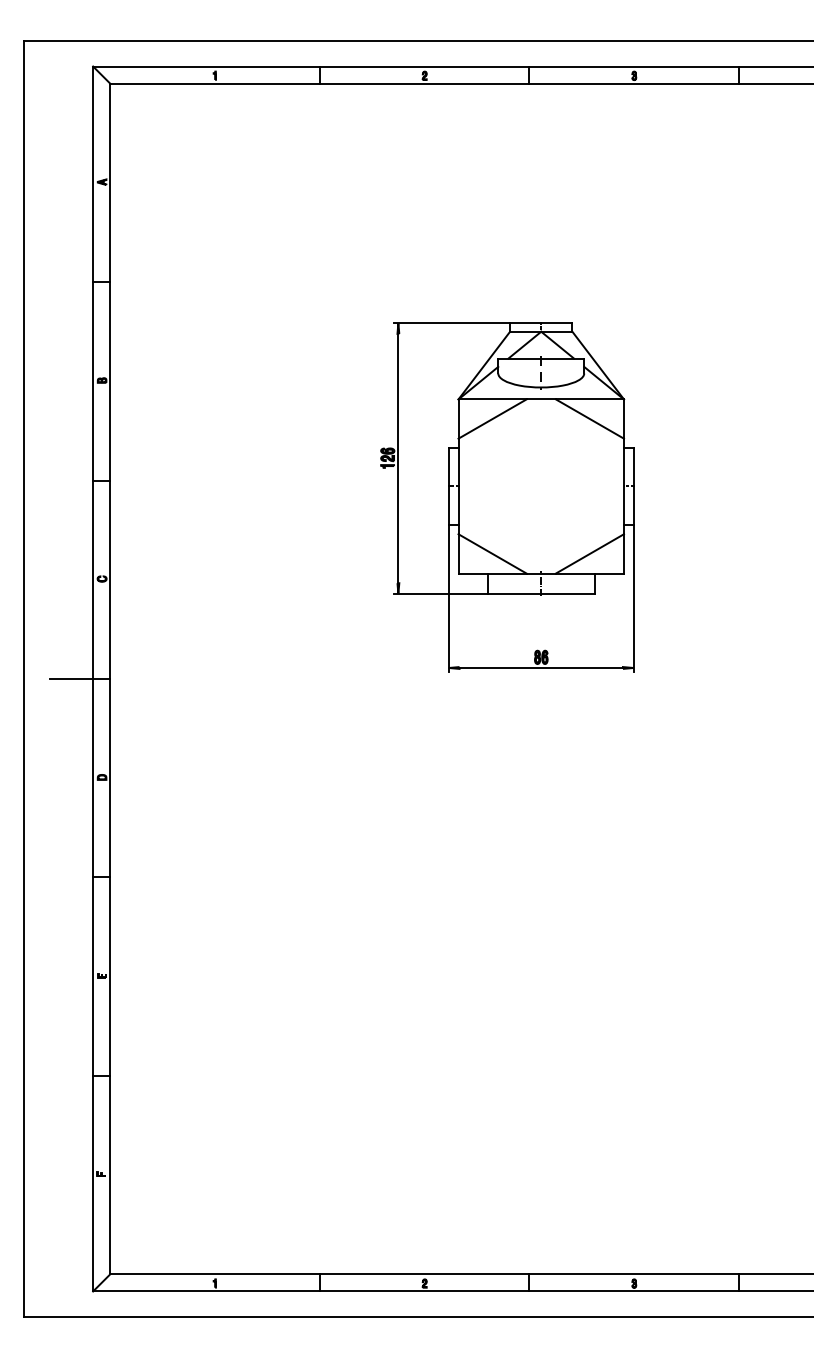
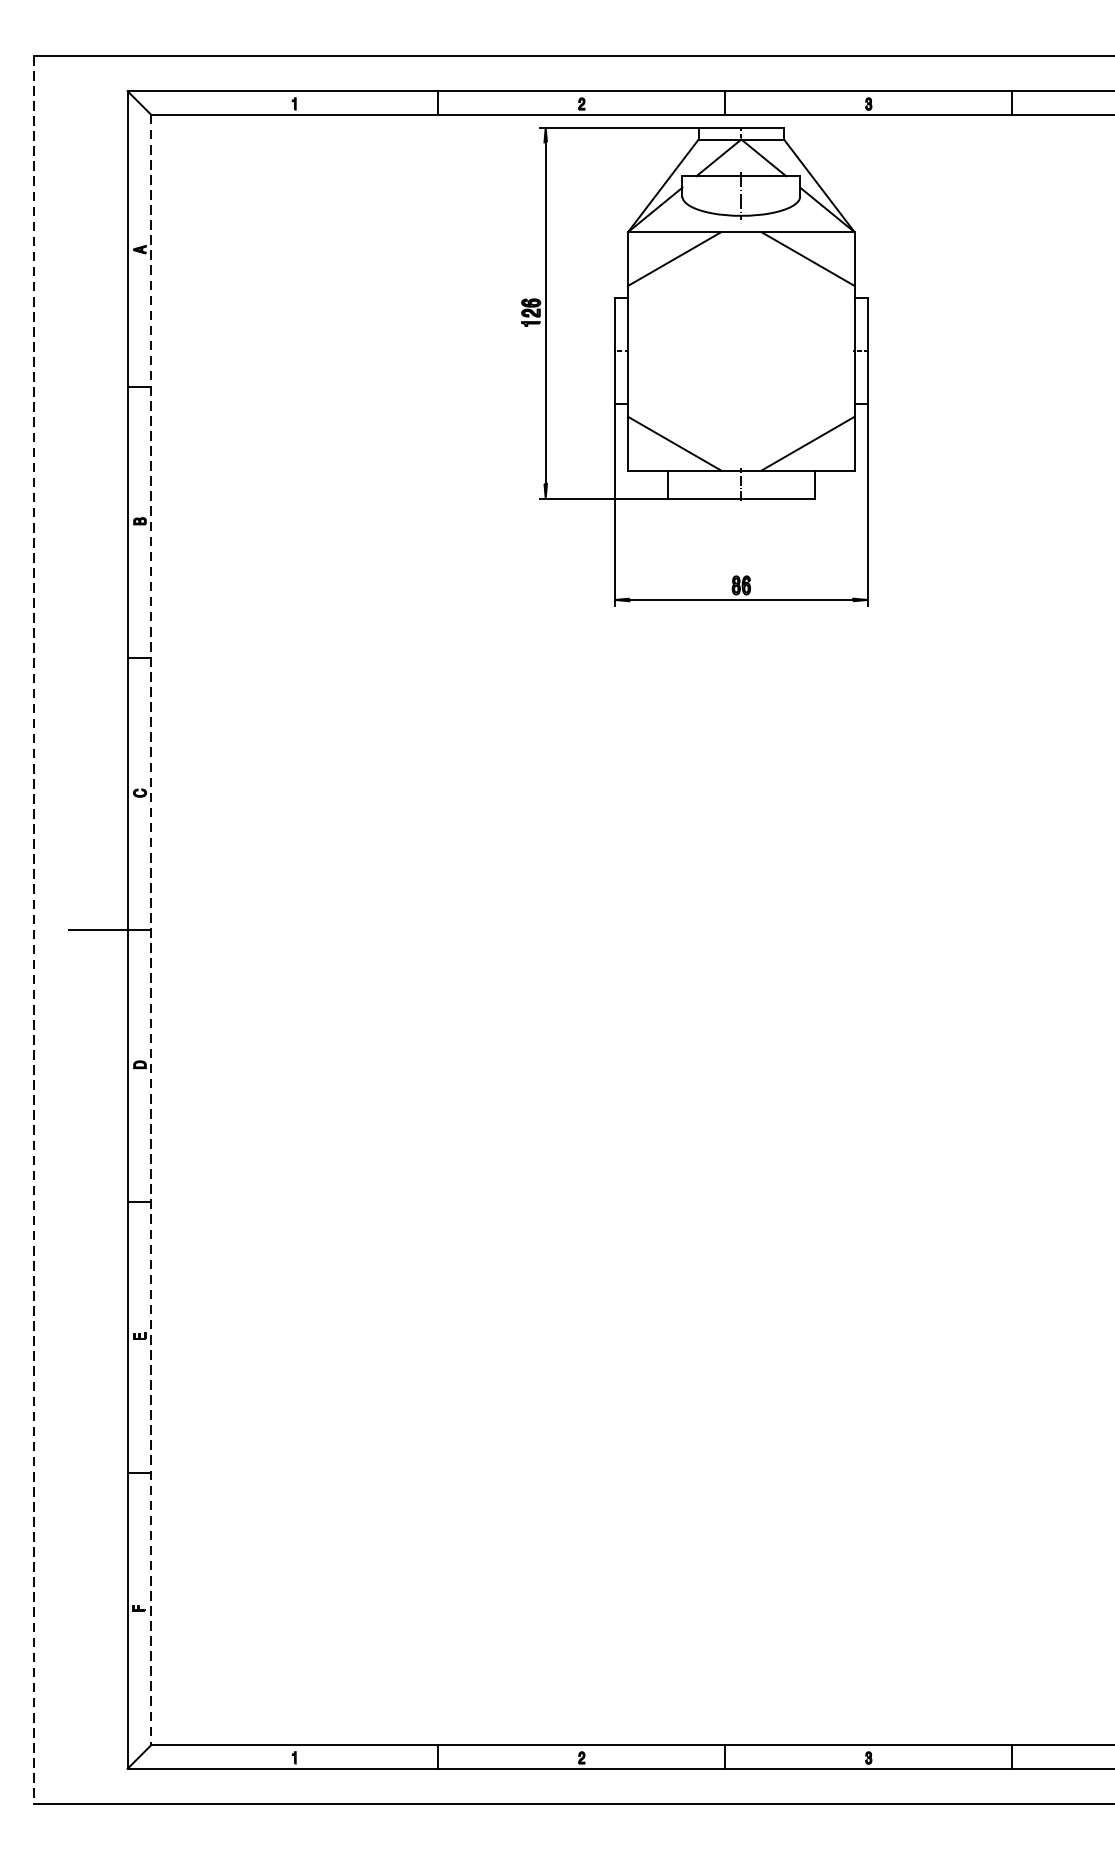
part: (507, 497) -> (695, 366), moved
line: (24, 679) -> (33, 930), solid -> dashed
line: (110, 679) -> (151, 930), solid -> dashed

